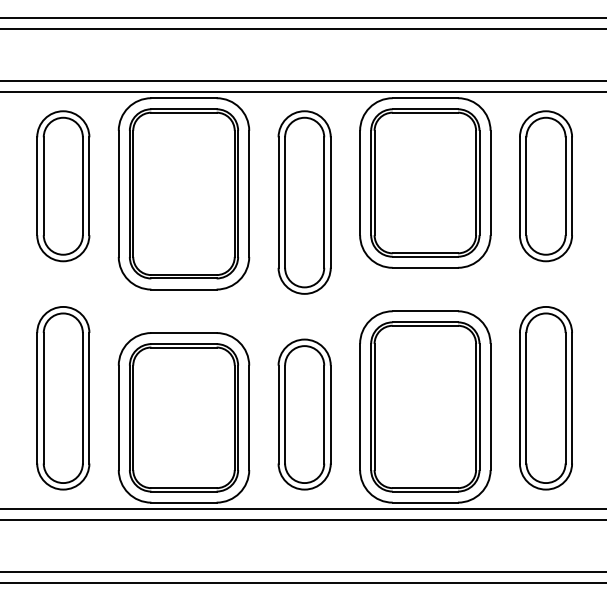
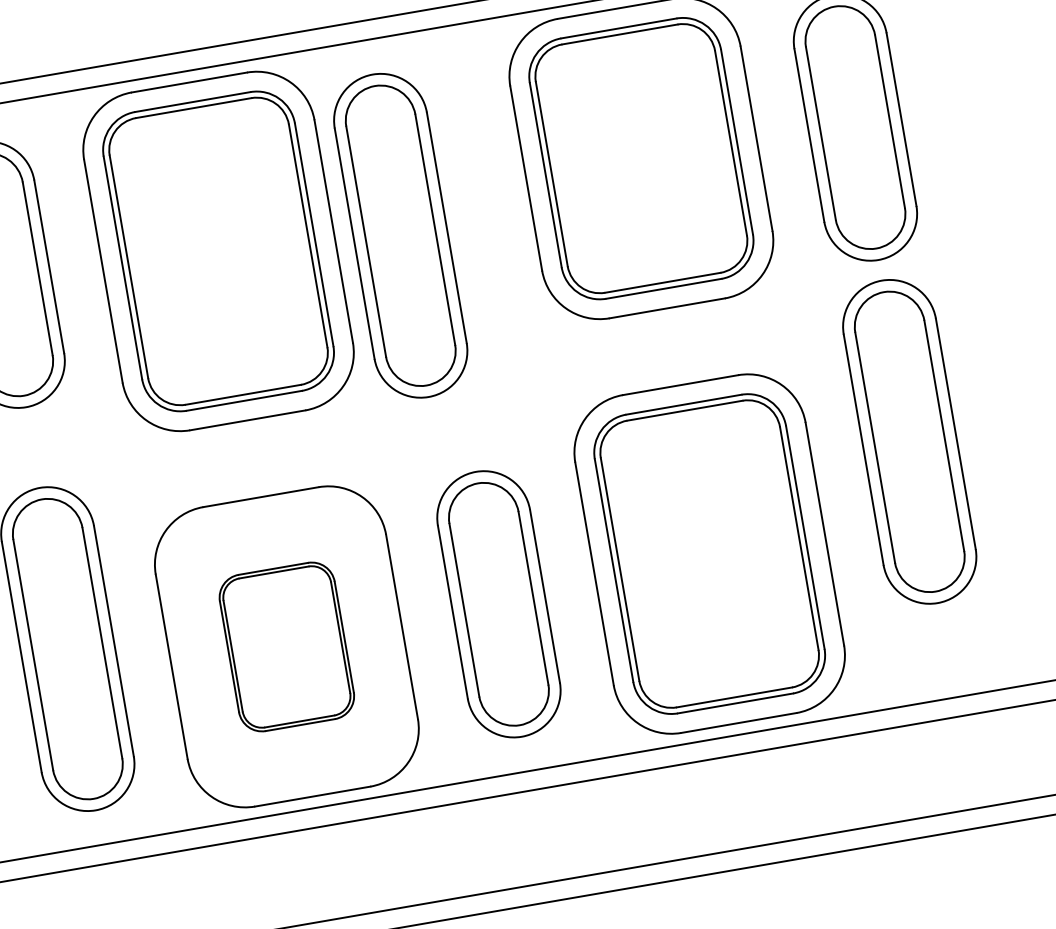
part: (304, 202) -> (400, 235), moved
part: (545, 398) -> (908, 442), moved
part: (183, 417) -> (285, 646), size x0.6

